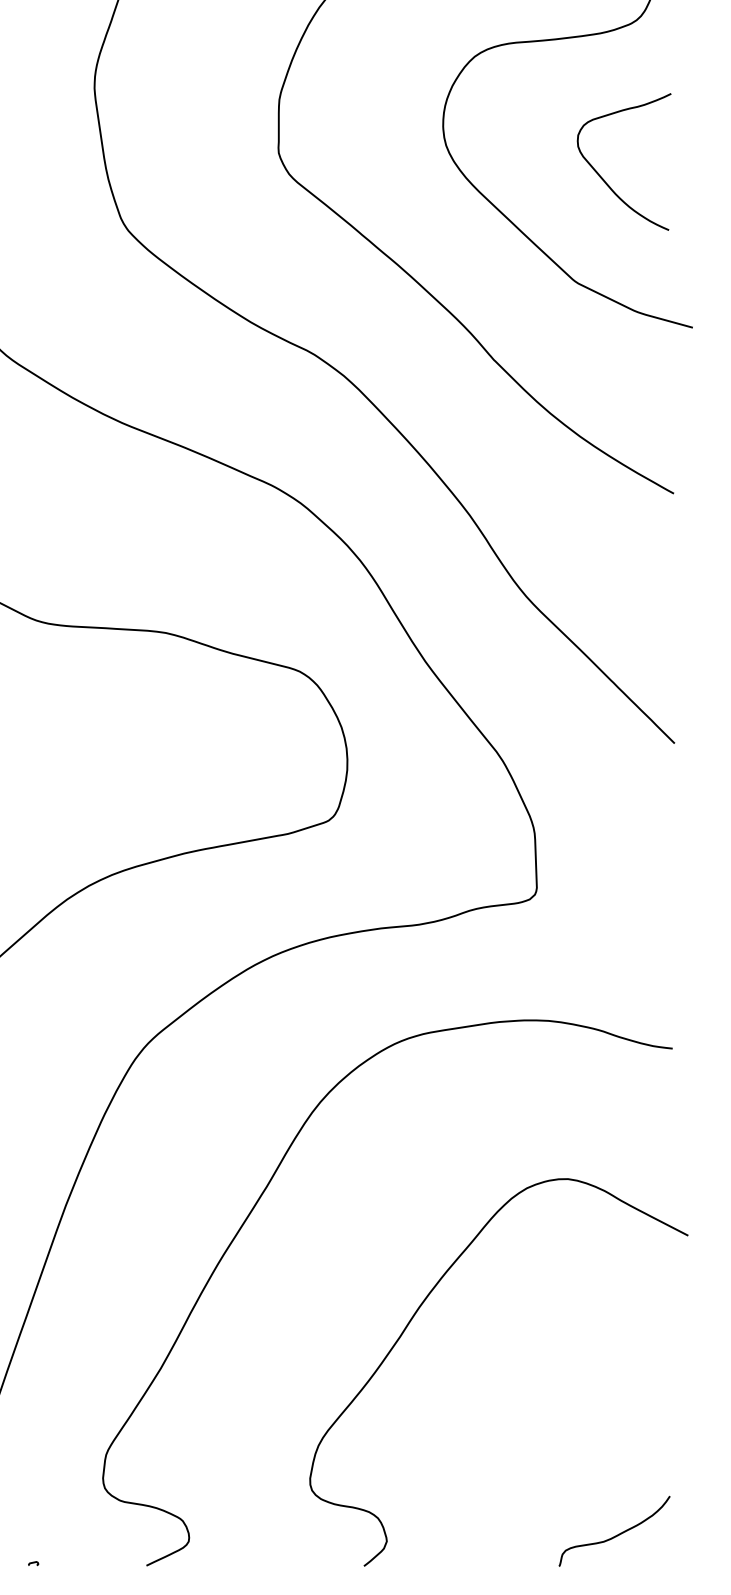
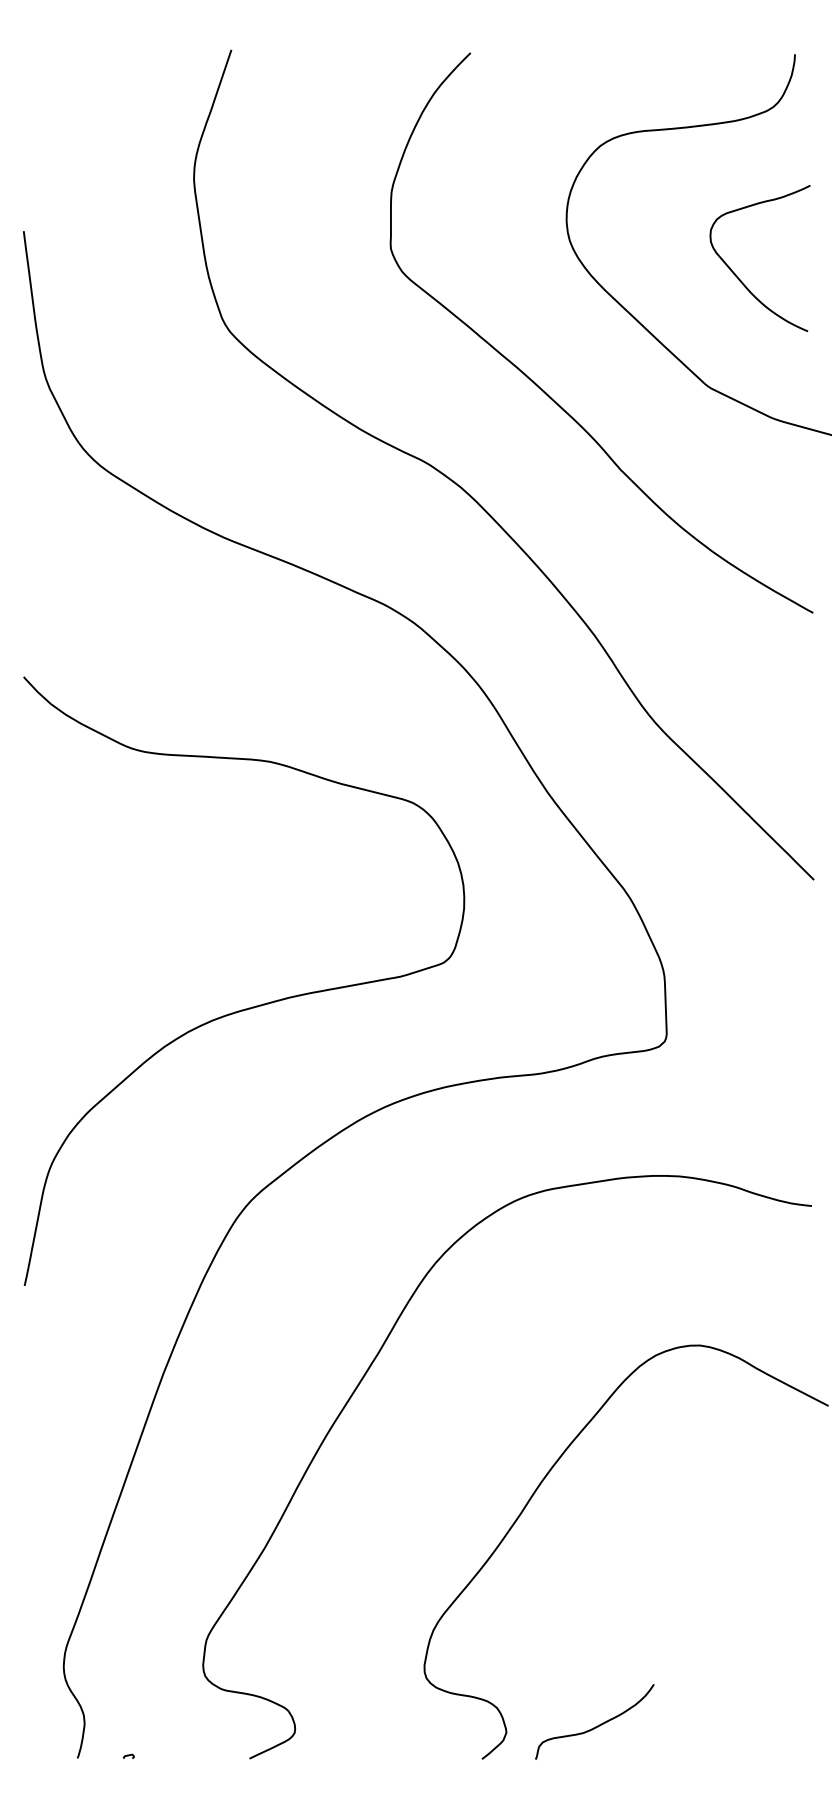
curve: (617, 1534) -> (597, 1725), moved

